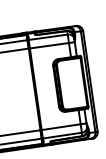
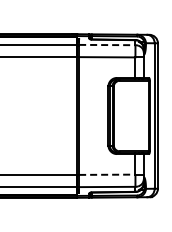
line: (48, 37) -> (107, 45), solid -> dashed
line: (61, 126) -> (107, 174), solid -> dashed

